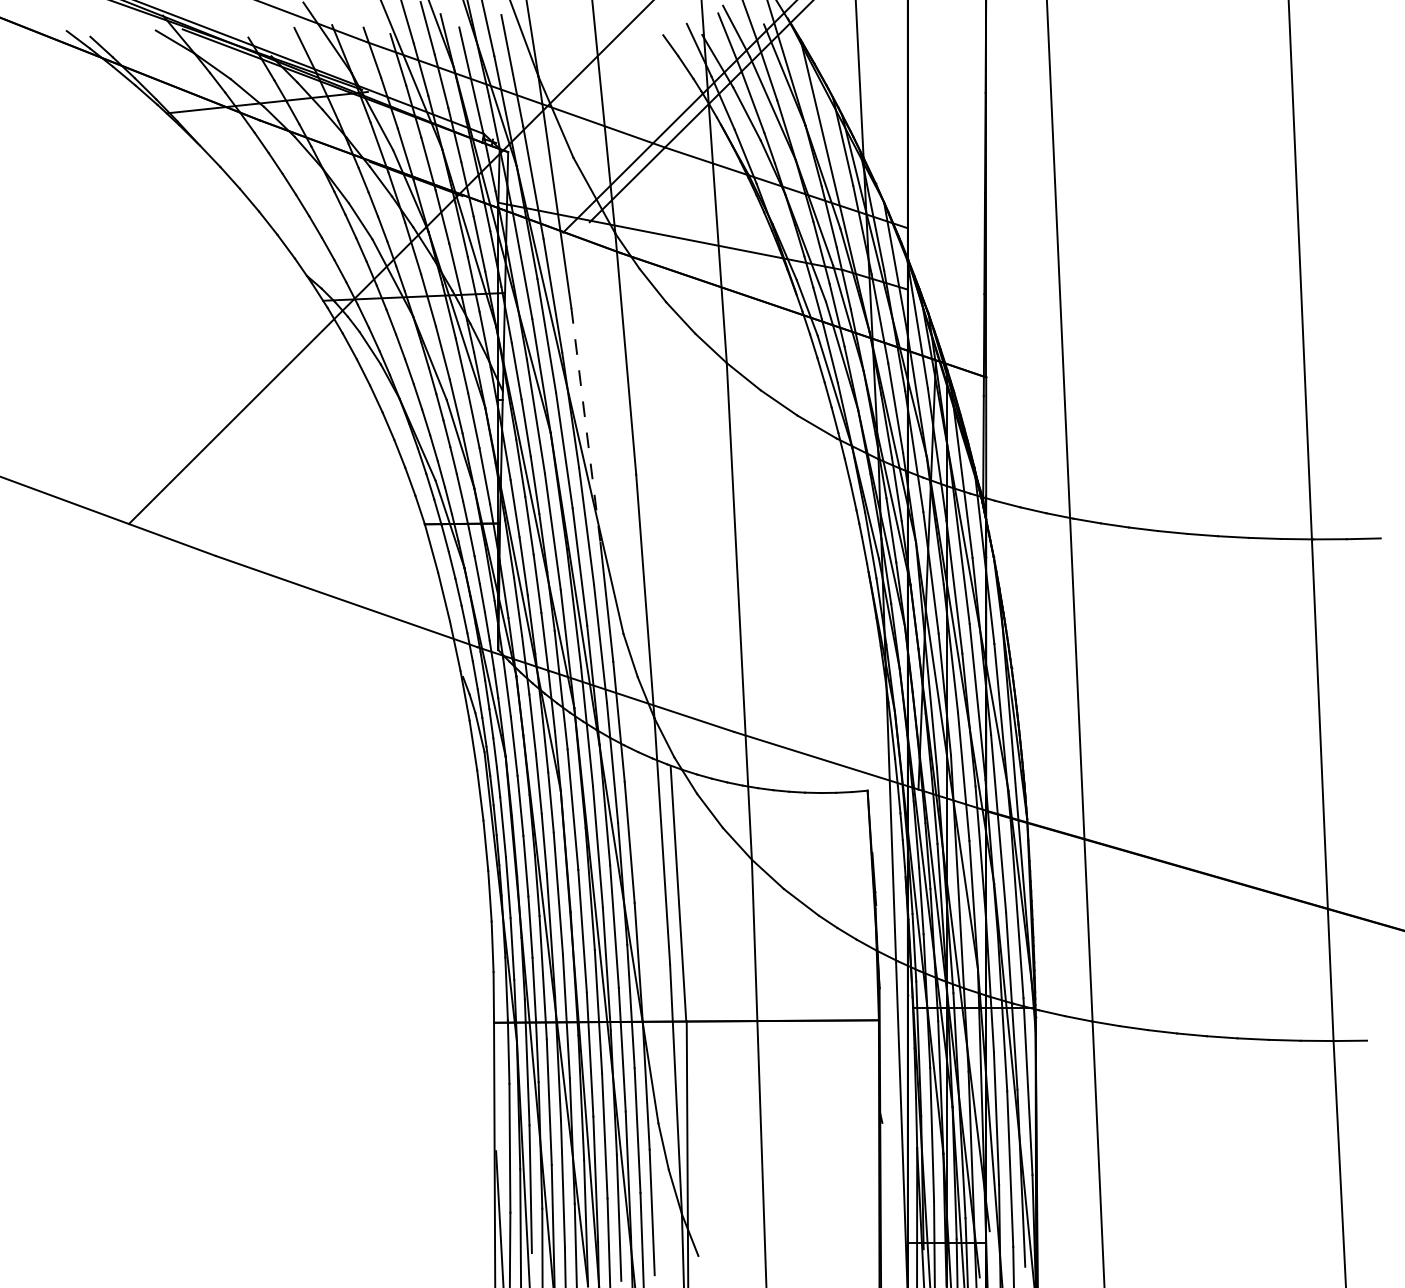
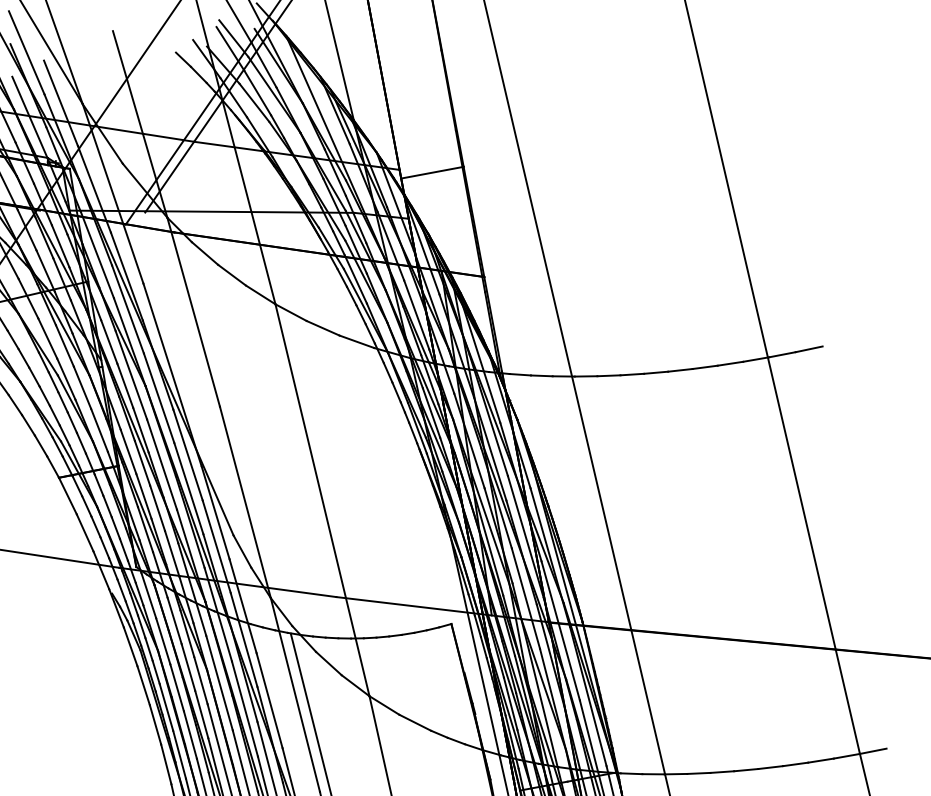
line: (946, 239) -> (432, 173), added
line: (586, 426) -> (173, 375), dashed -> solid

